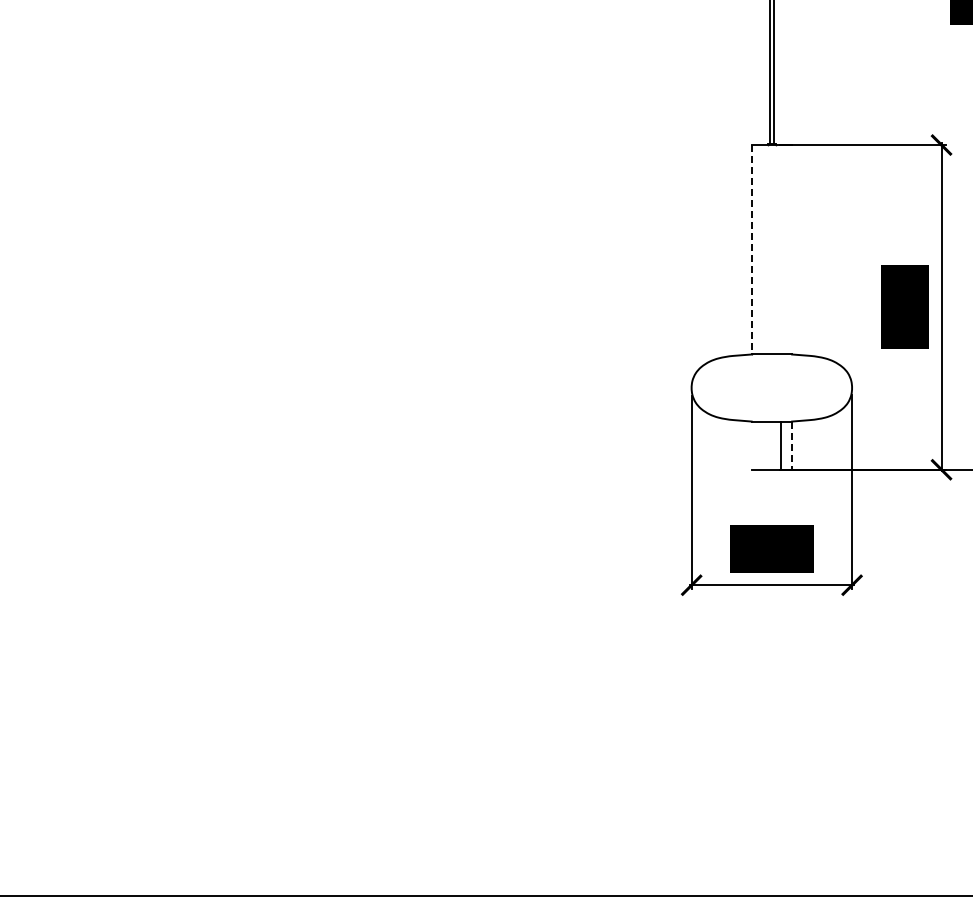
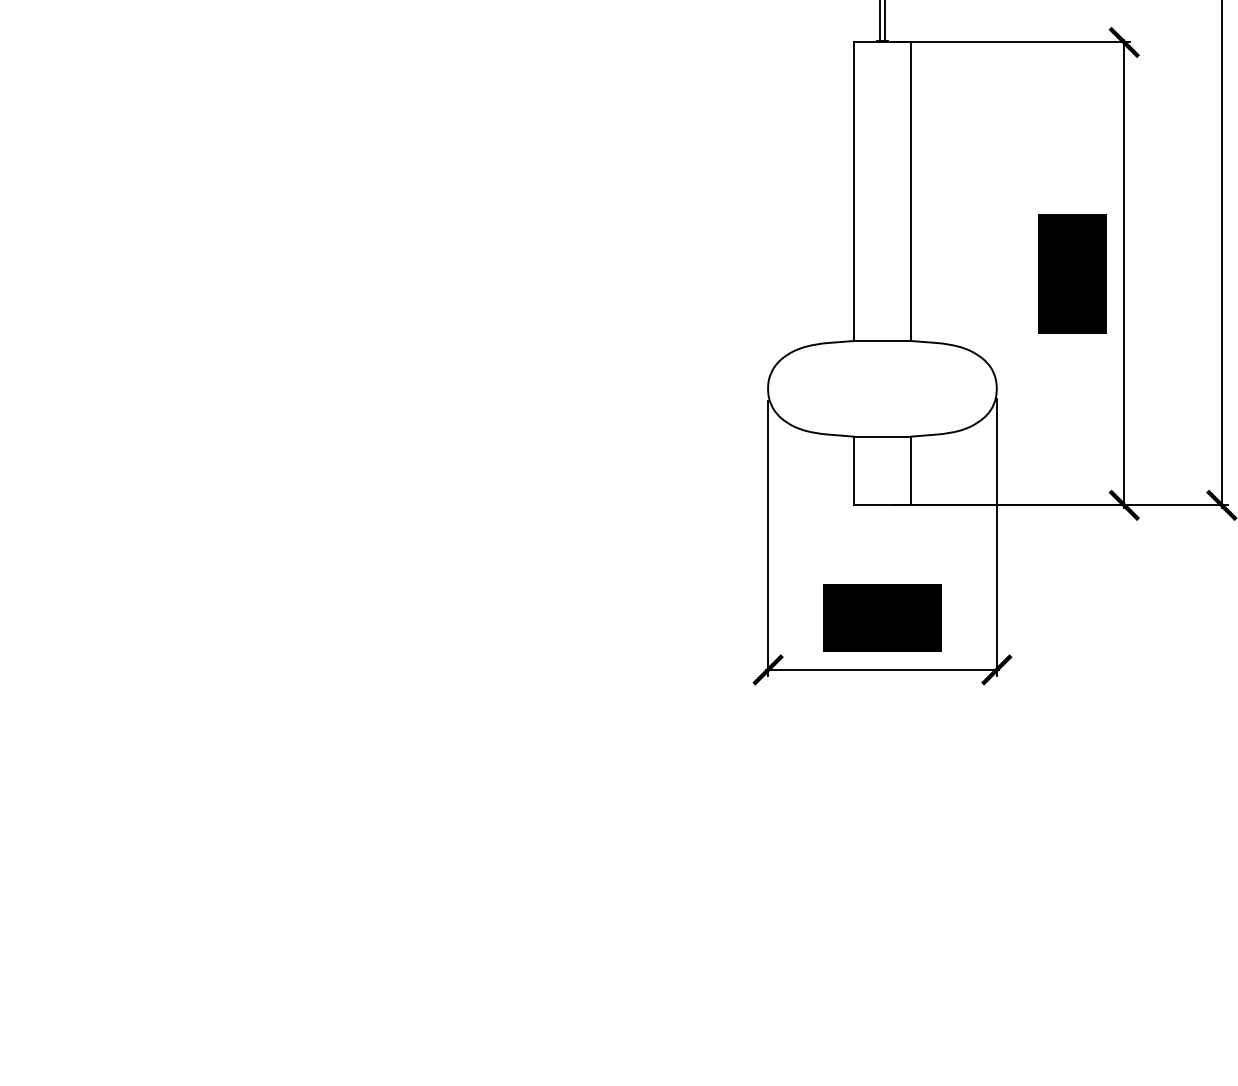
line: (751, 249) -> (853, 191), dashed -> solid
line: (791, 249) -> (910, 191), added
line: (780, 445) -> (853, 470), moved
line: (791, 446) -> (910, 472), dashed -> solid

